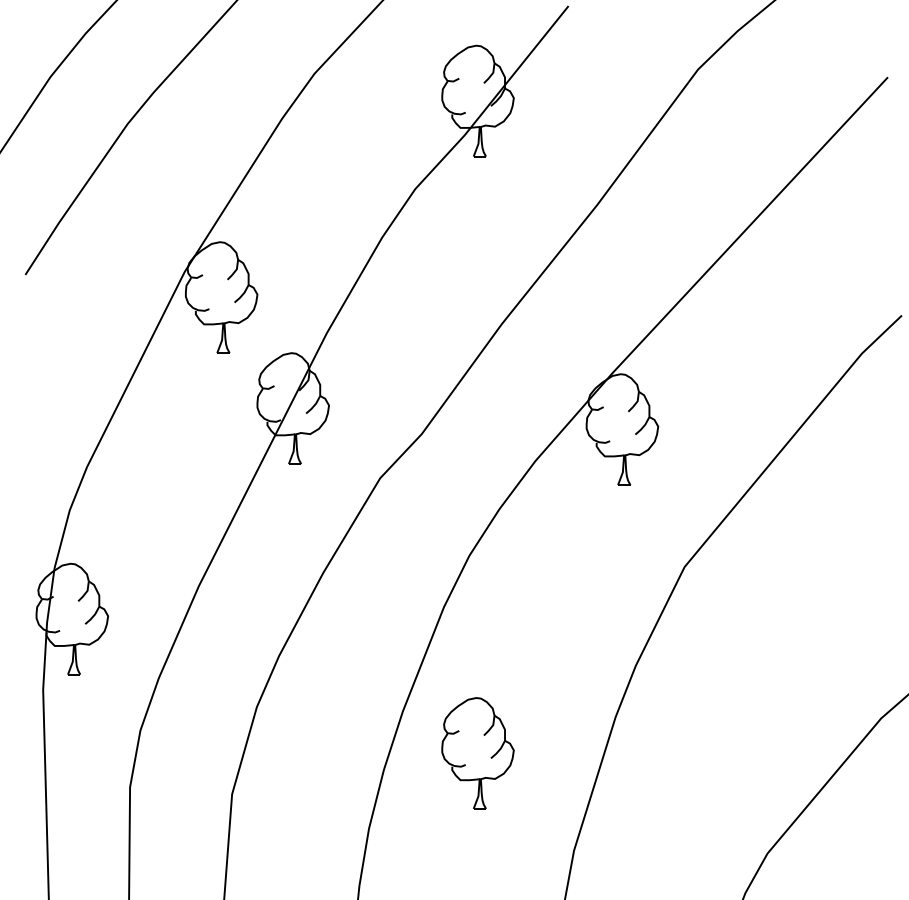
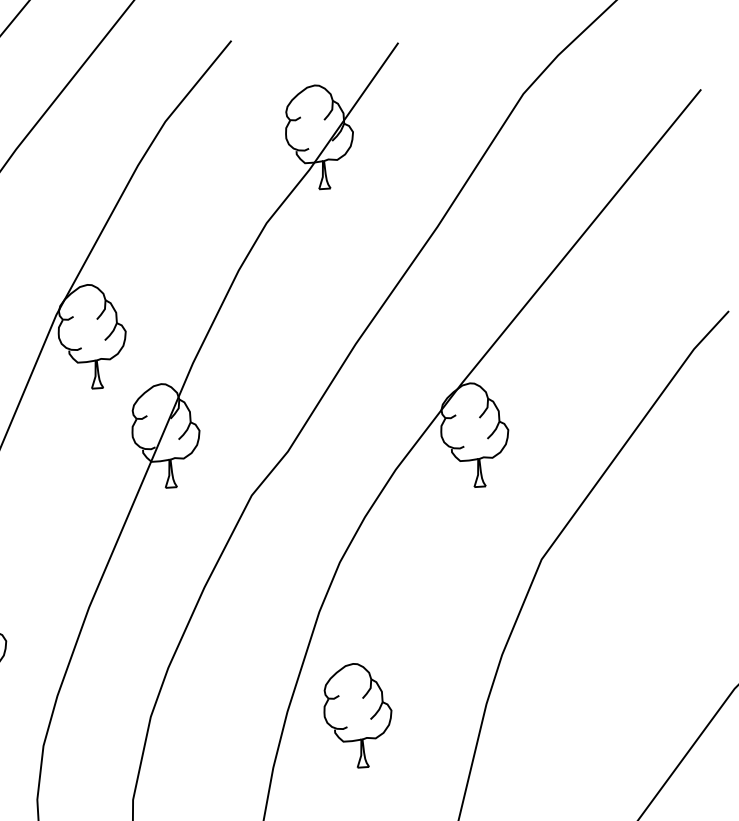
part: (477, 753) -> (357, 715), moved

